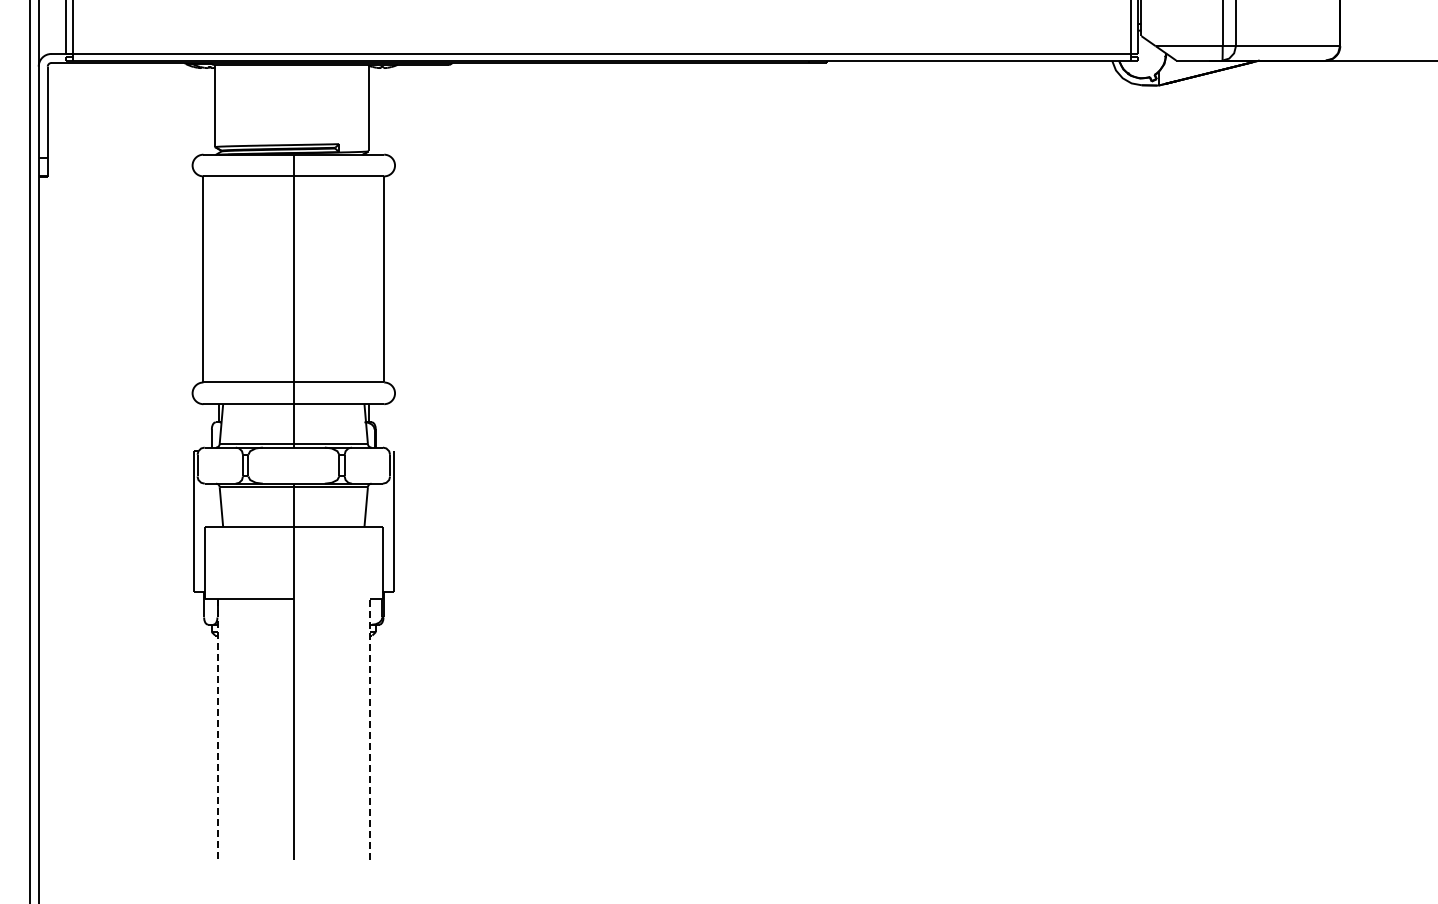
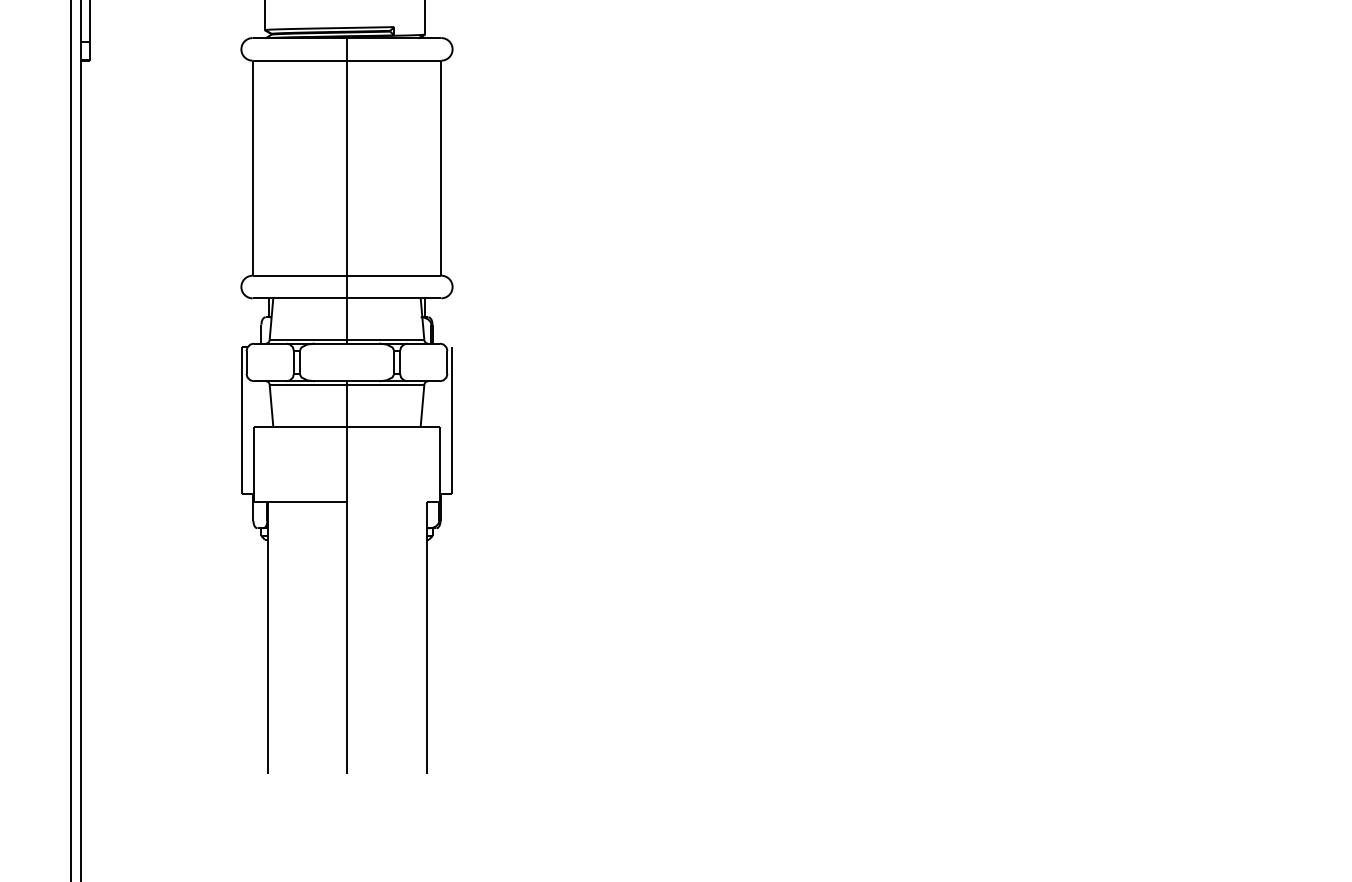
line: (370, 729) -> (427, 637), dashed -> solid
line: (217, 730) -> (267, 638), dashed -> solid

